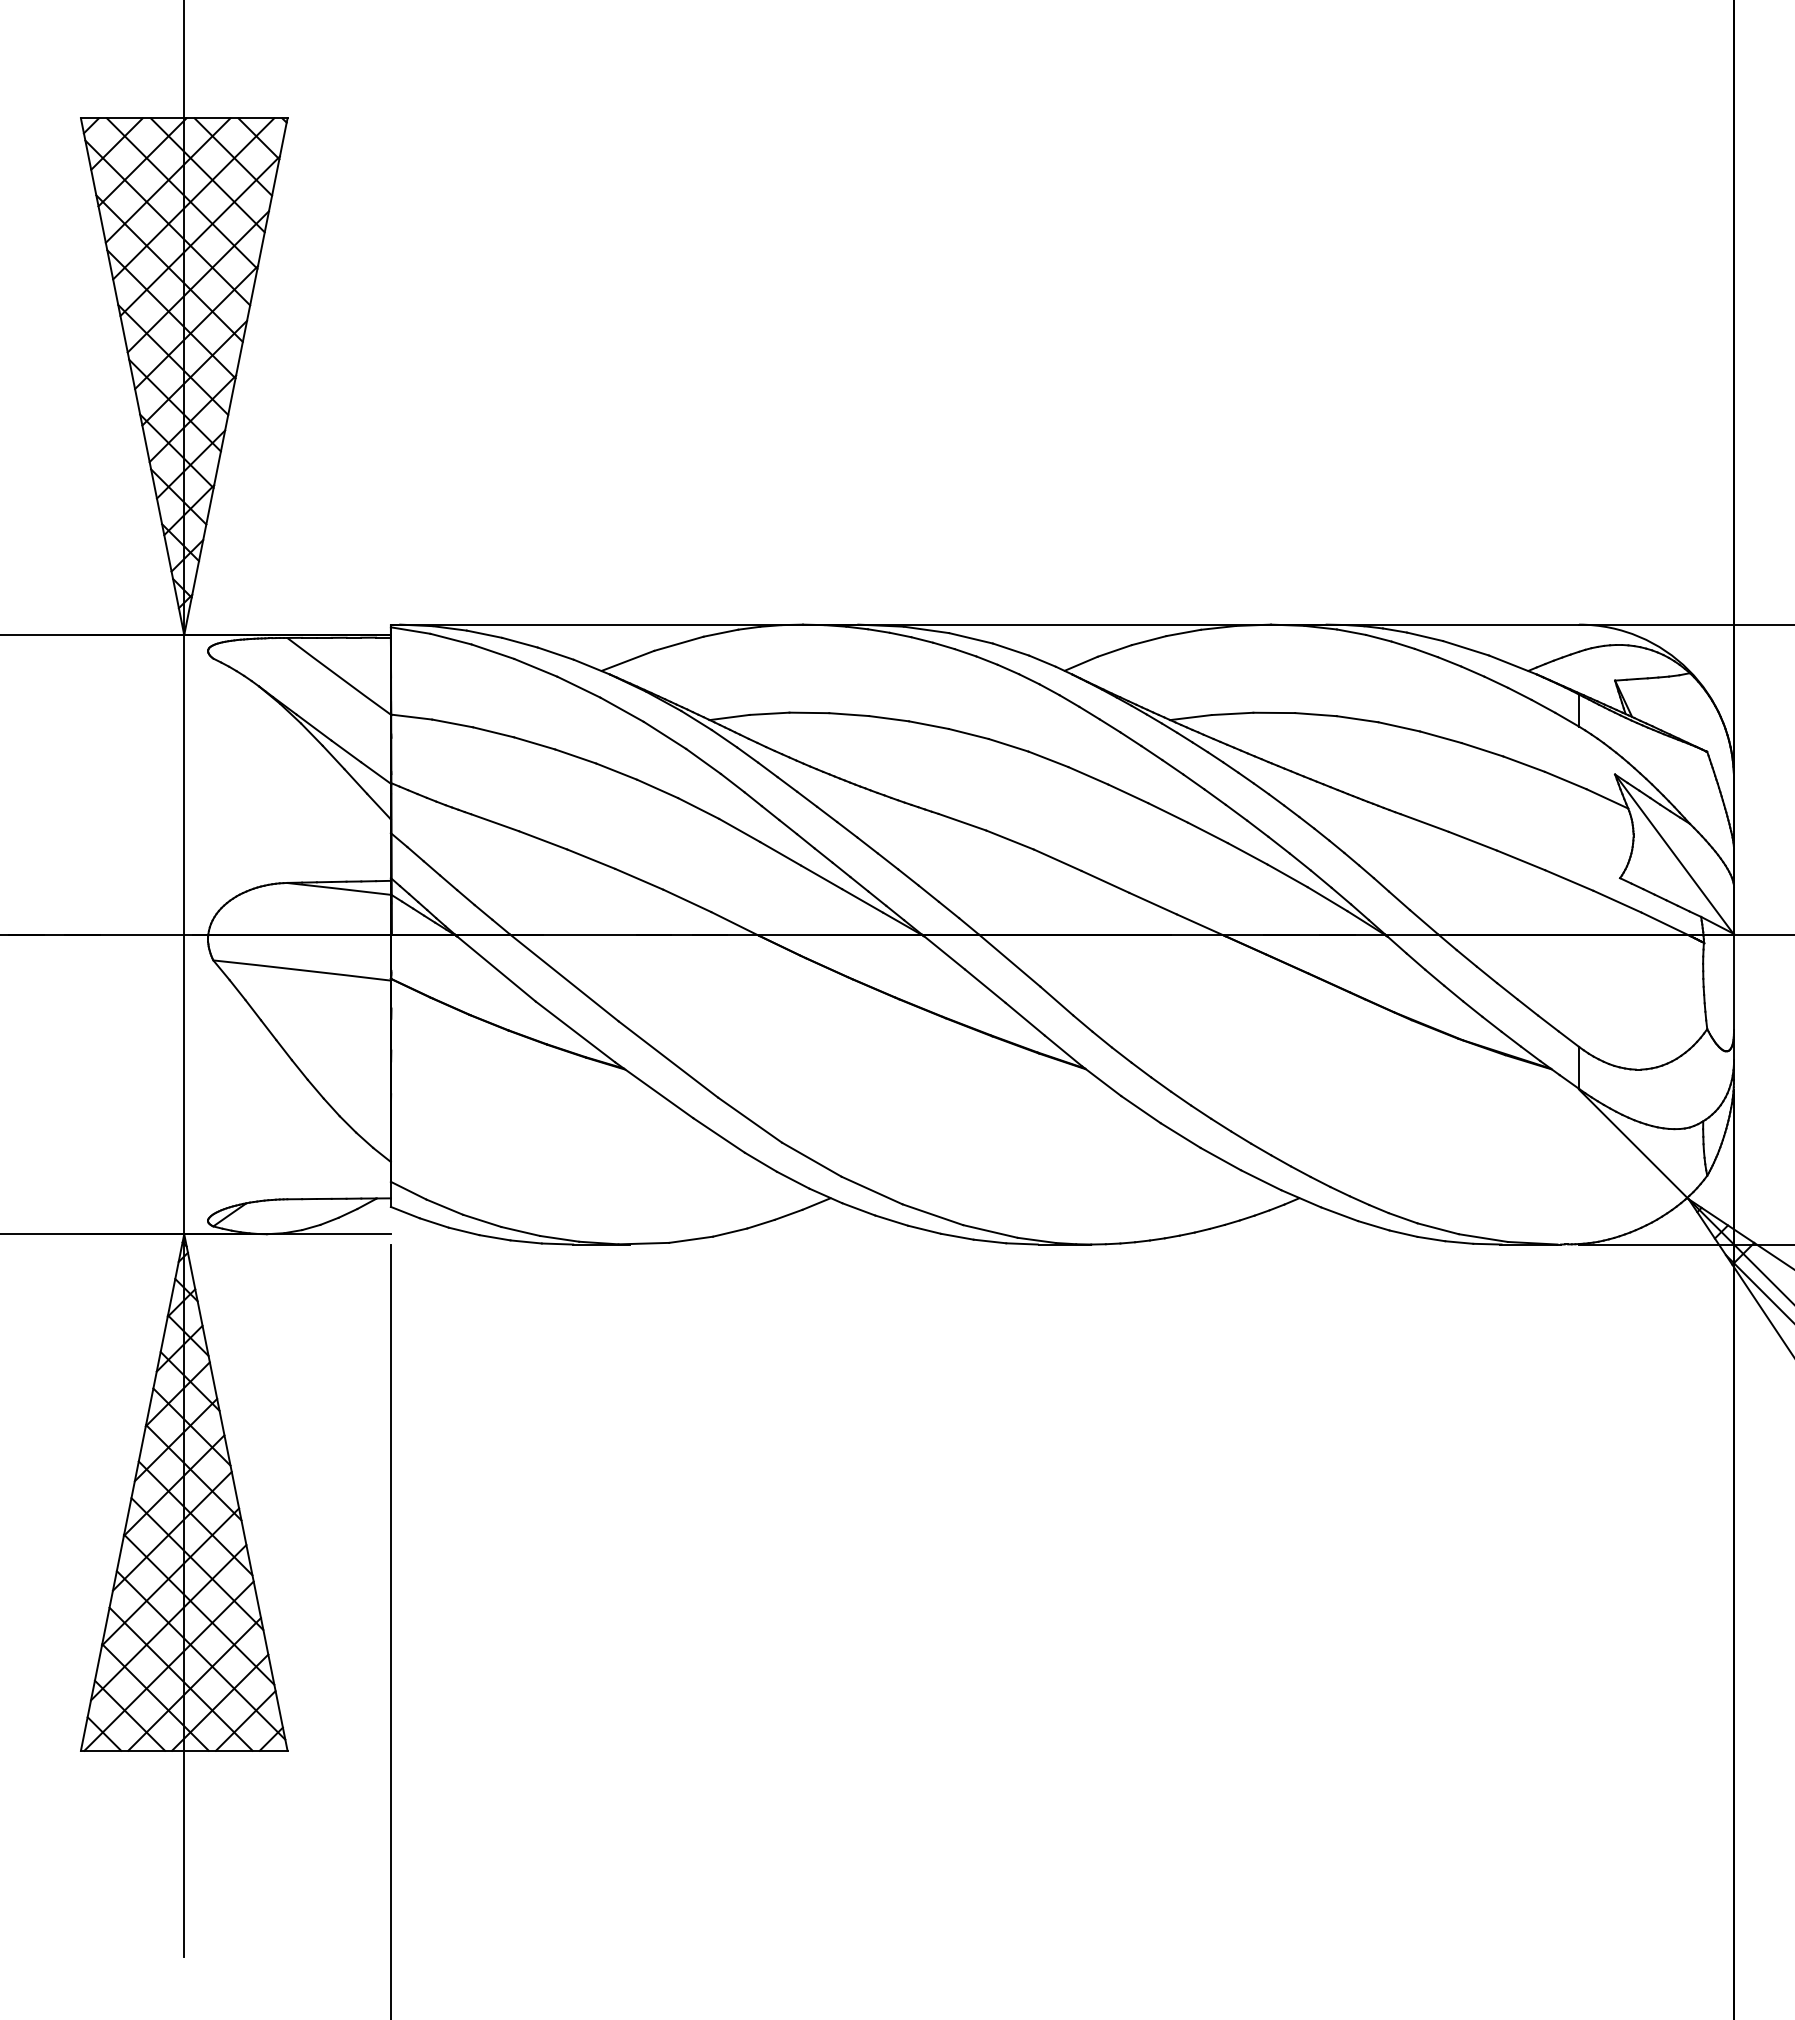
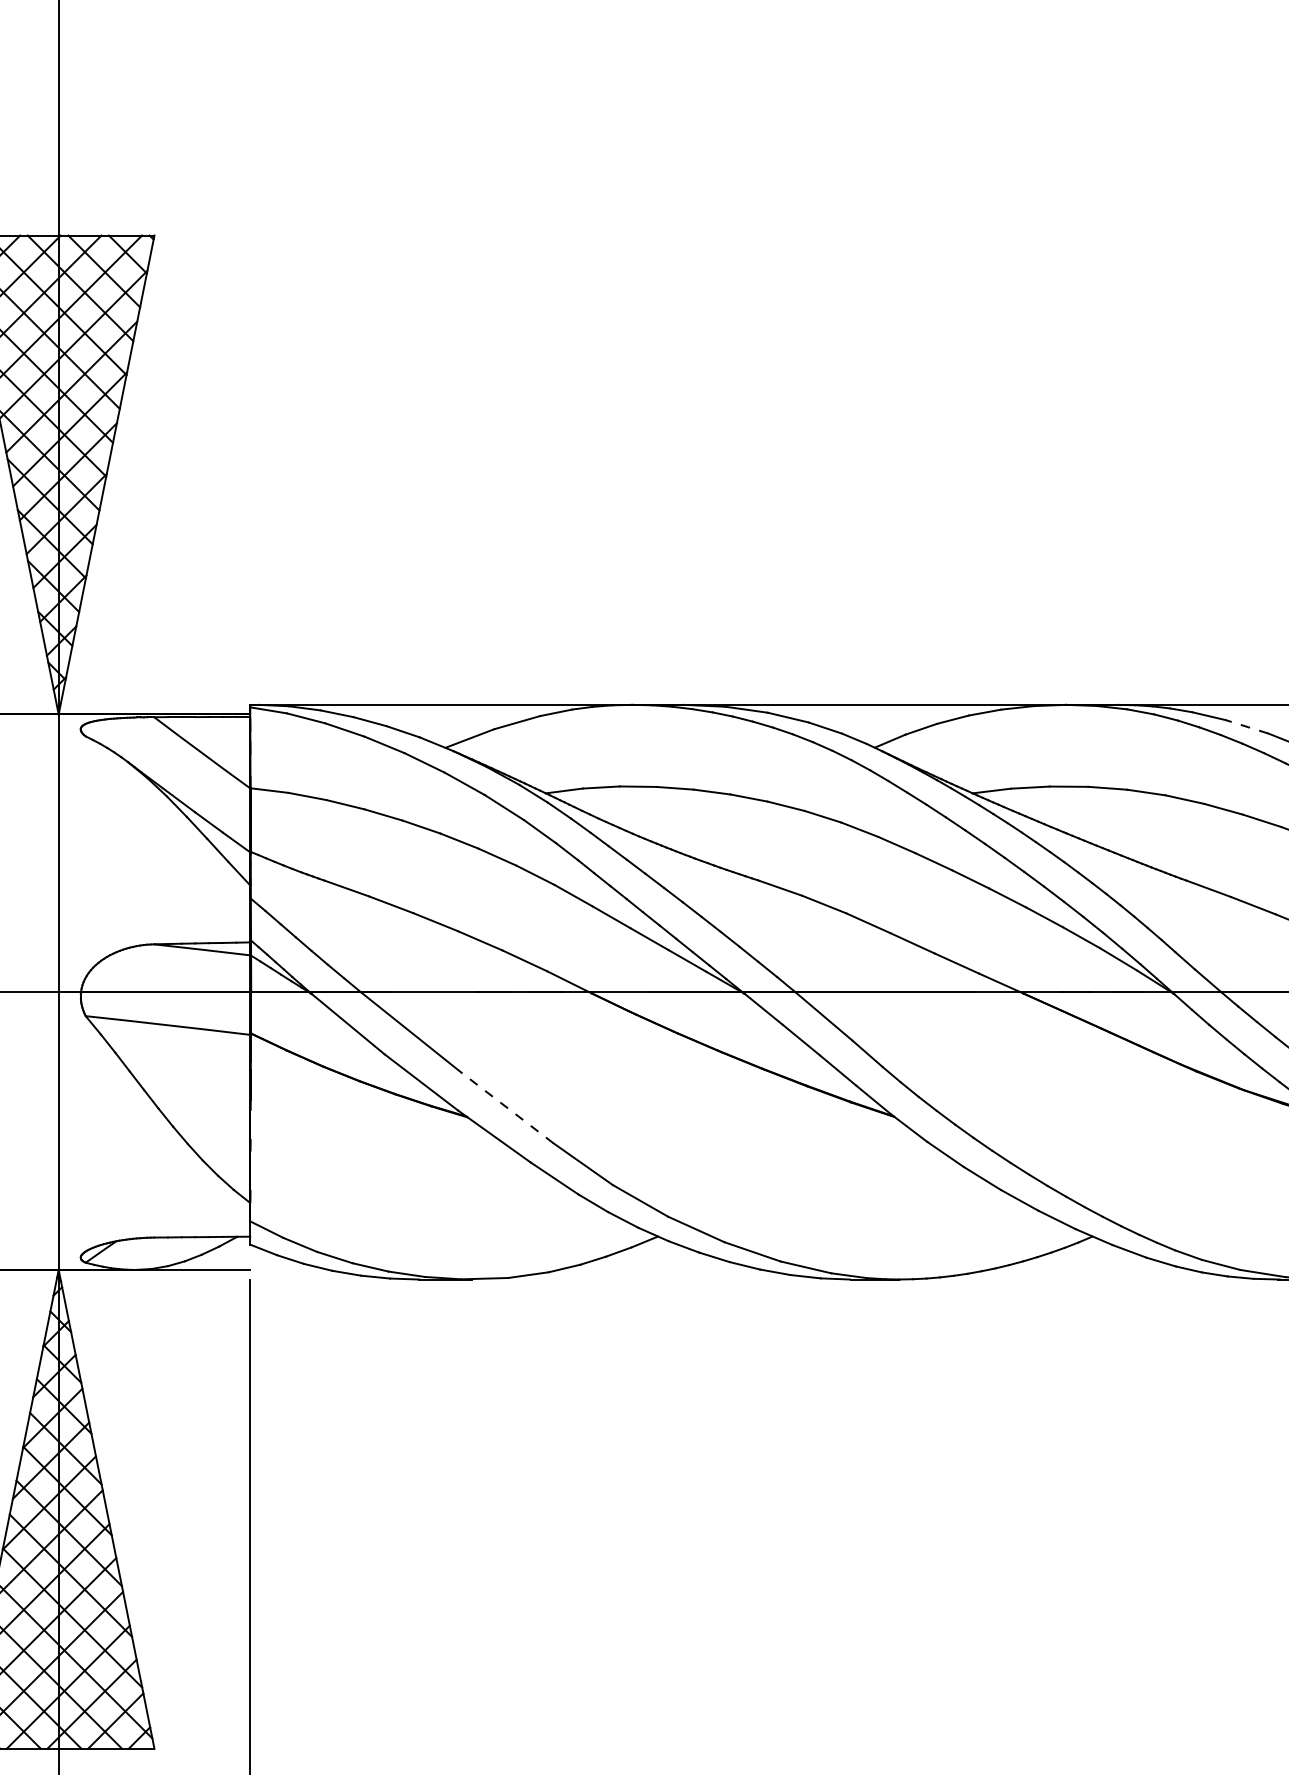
line: (1465, 648) -> (1246, 726), solid -> dashed
line: (668, 1059) -> (507, 1107), solid -> dashed

